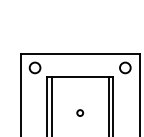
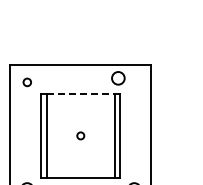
circle: (35, 68) -> (27, 82), size x0.6
circle: (125, 68) -> (118, 78), moved
line: (79, 77) -> (80, 93), solid -> dashed

